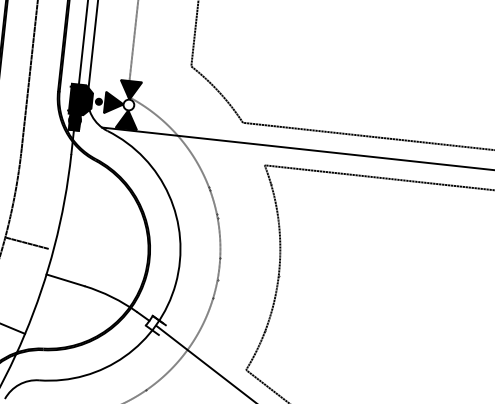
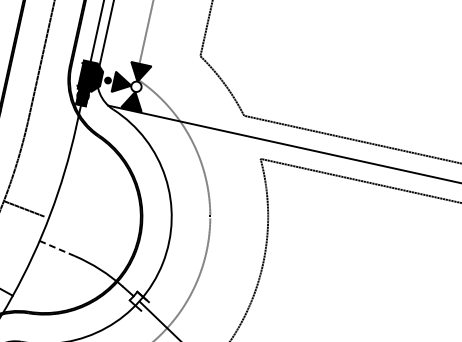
line: (65, 280) -> (57, 248), solid -> dashed

